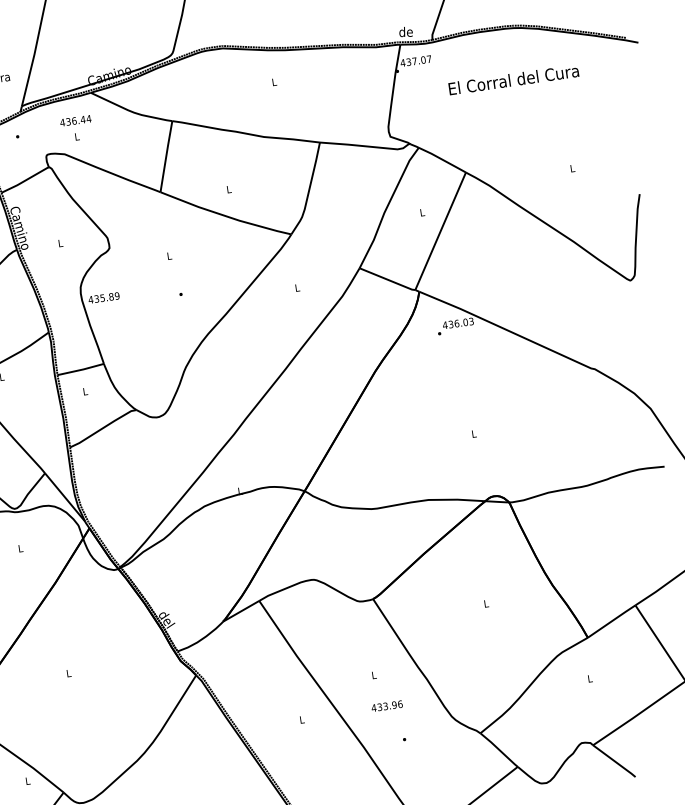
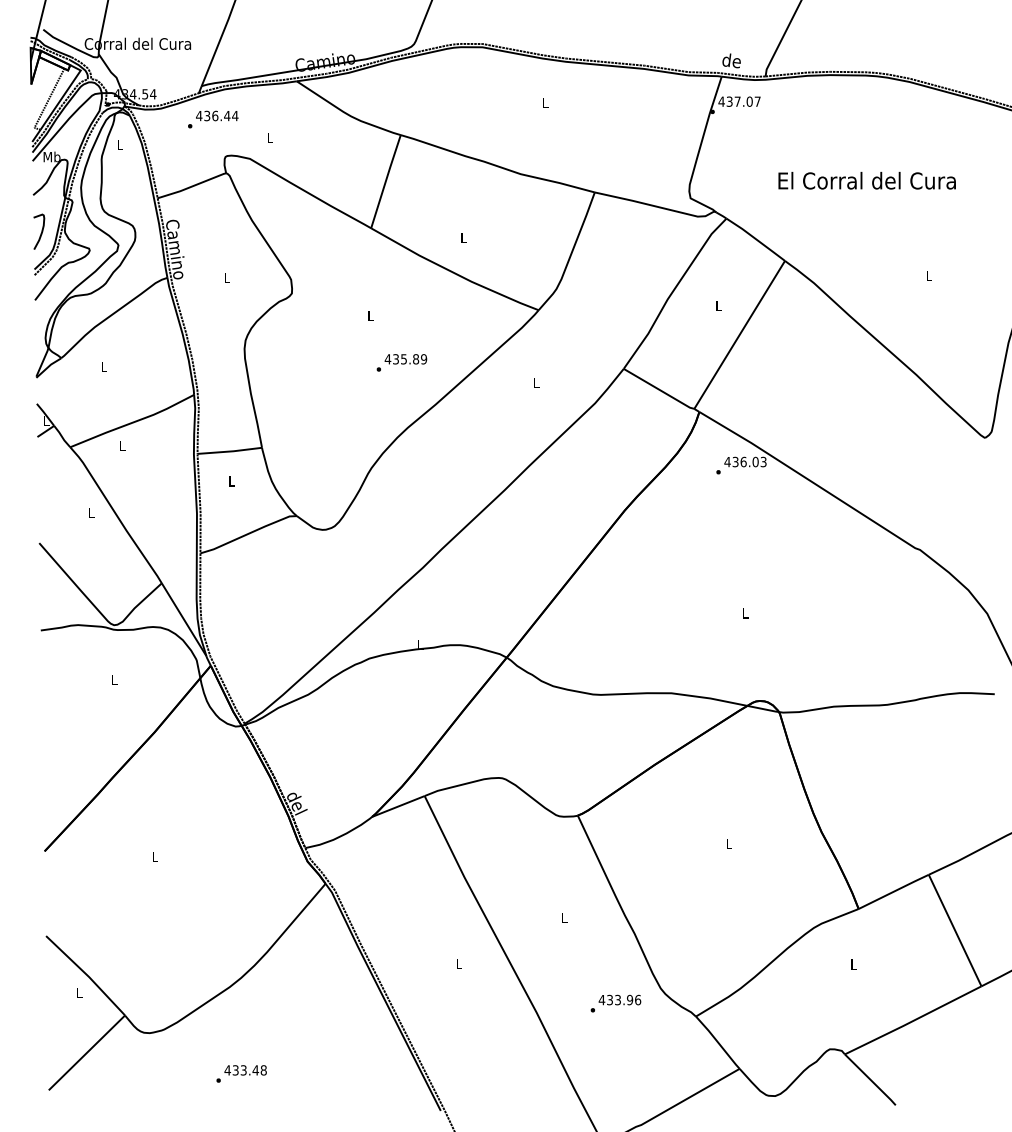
text: (513, 79) -> (866, 180), moved
text: (75, 120) -> (217, 115), moved
text: (103, 298) -> (405, 359), moved
text: (386, 705) -> (619, 999), moved

